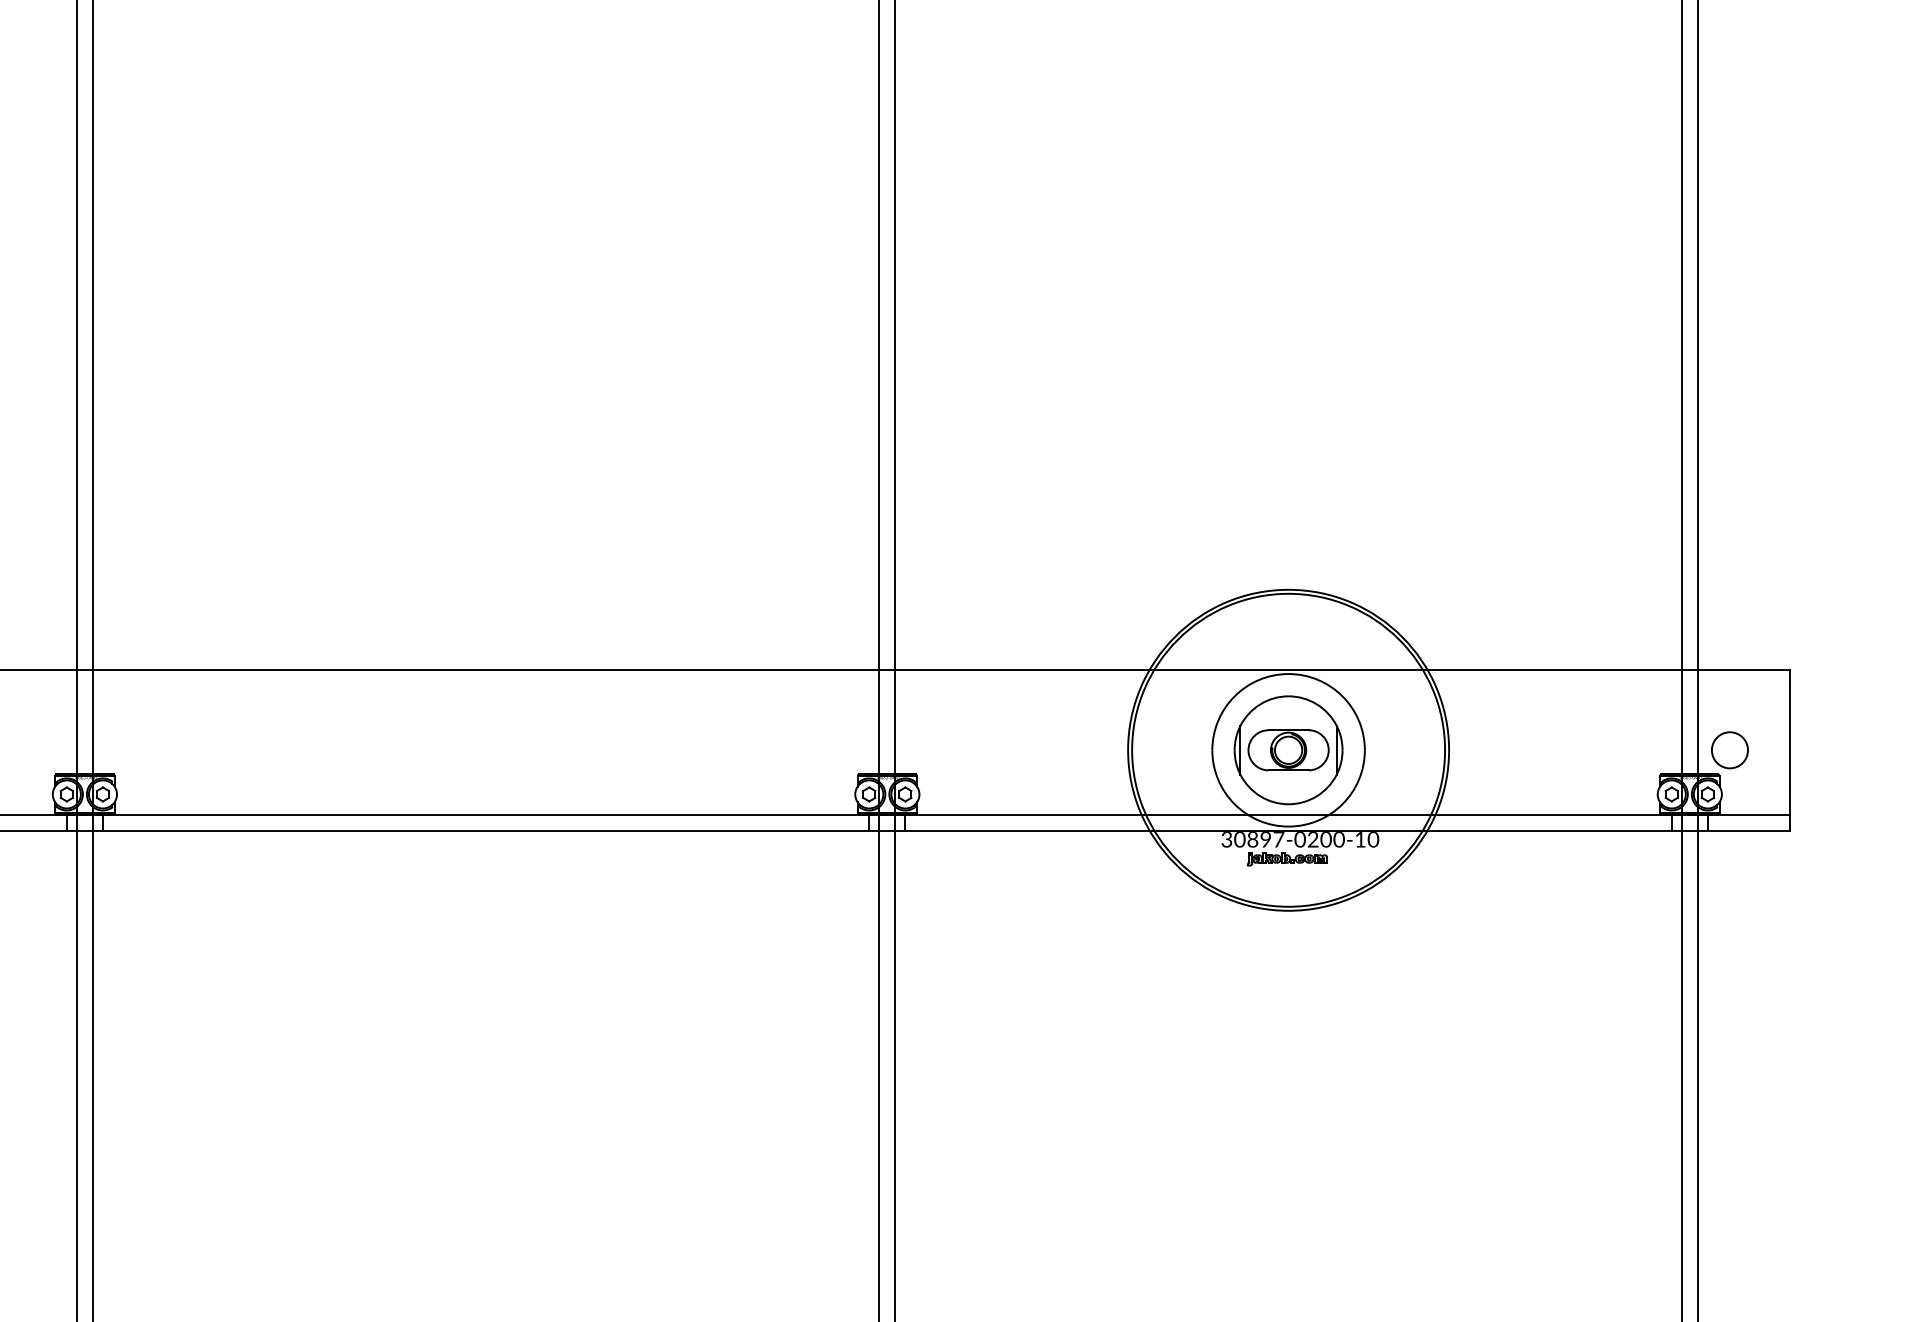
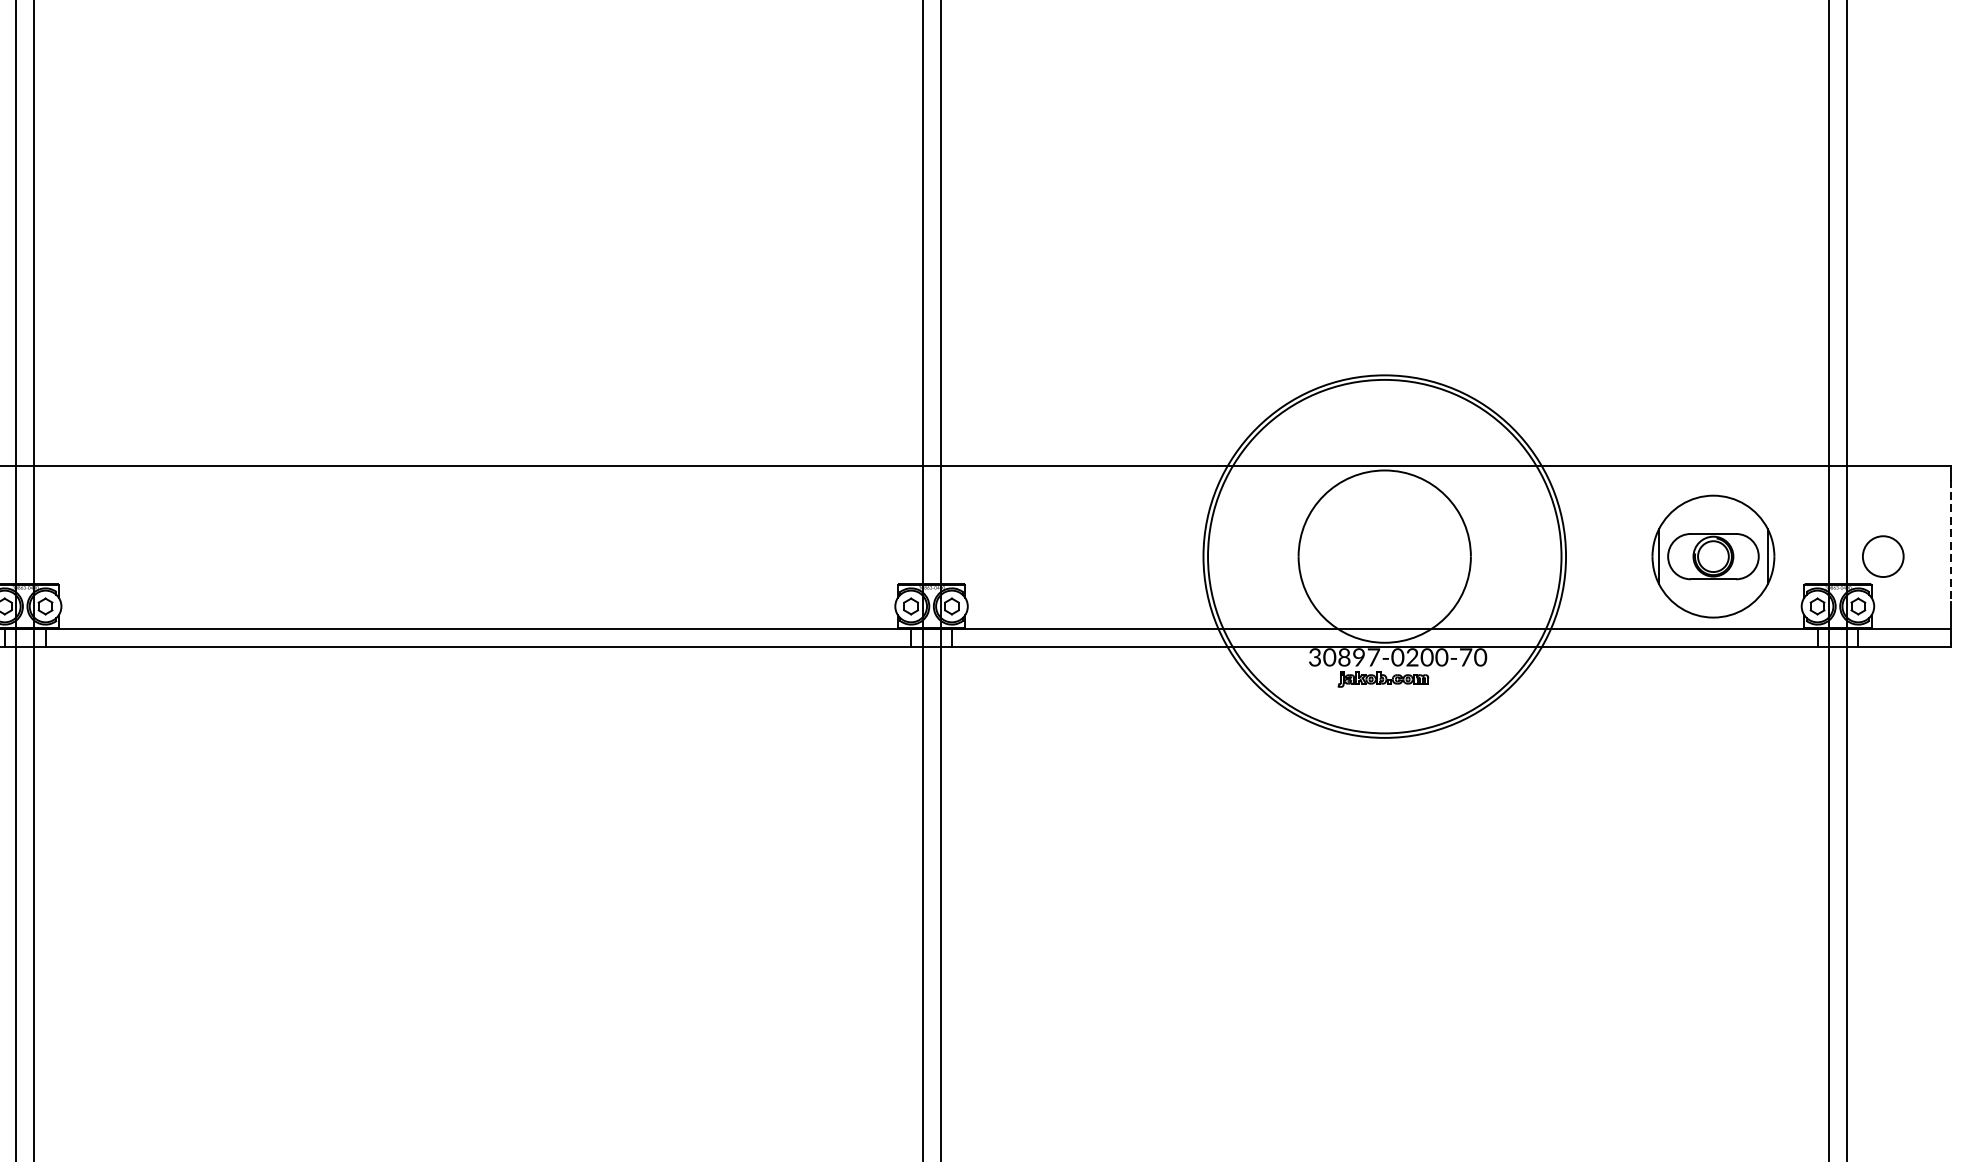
line: (1790, 736) -> (1951, 541), solid -> dashed
part: (1288, 750) -> (1713, 556), moved
text: (1360, 839) -> (1465, 657), 30897-0200-10 -> 30897-0200-70

